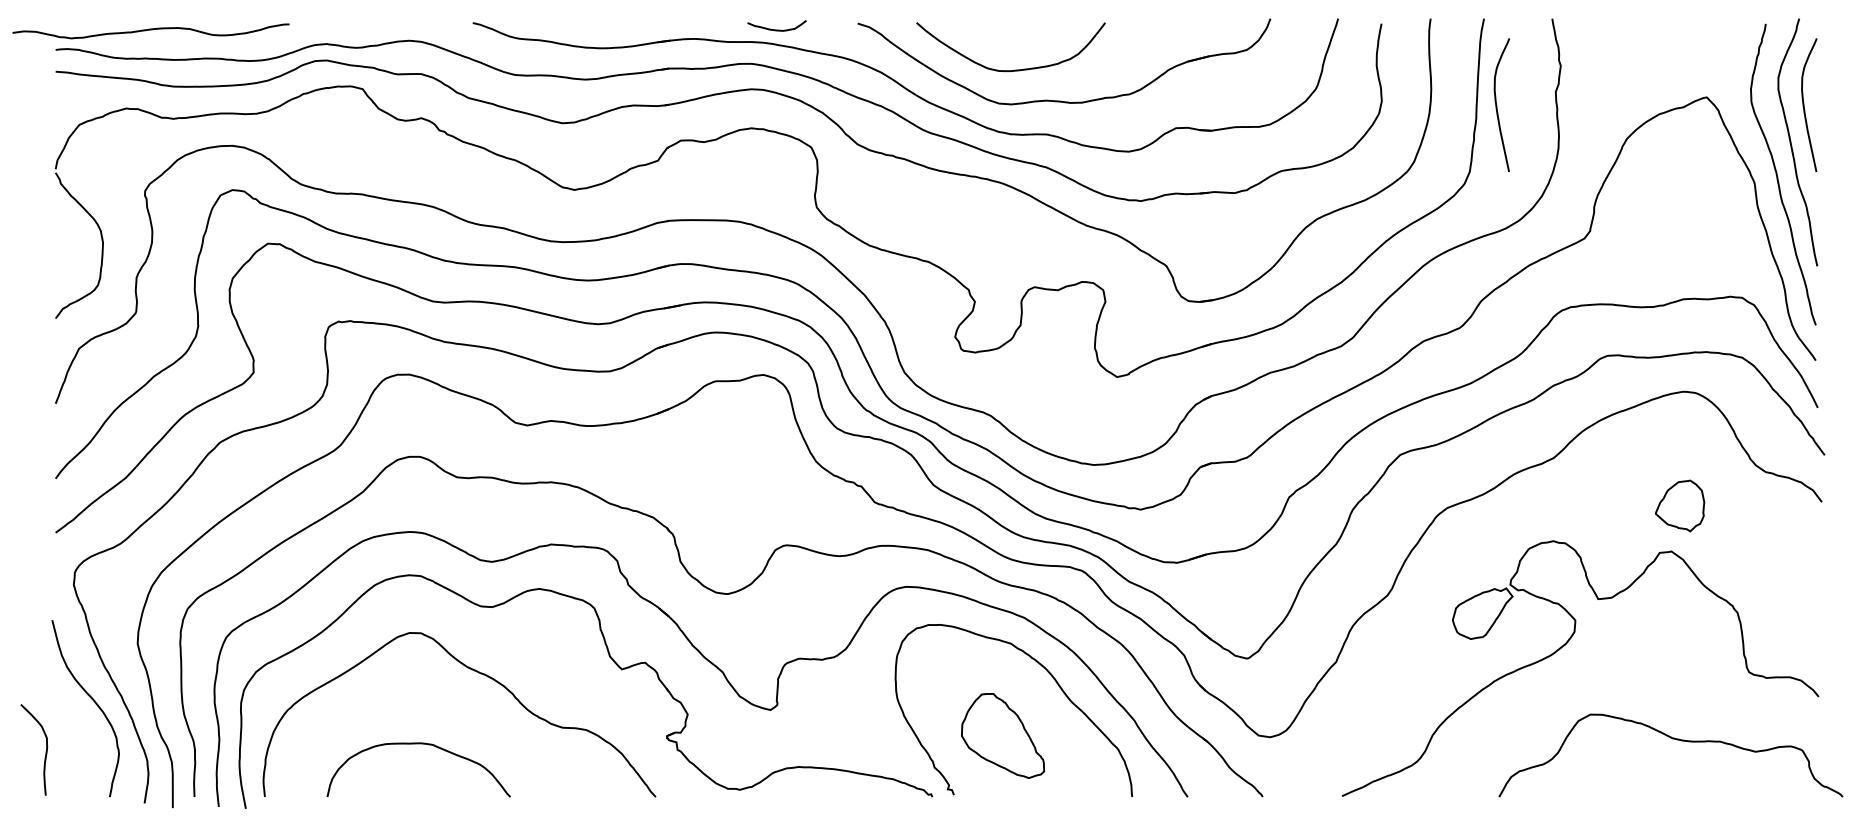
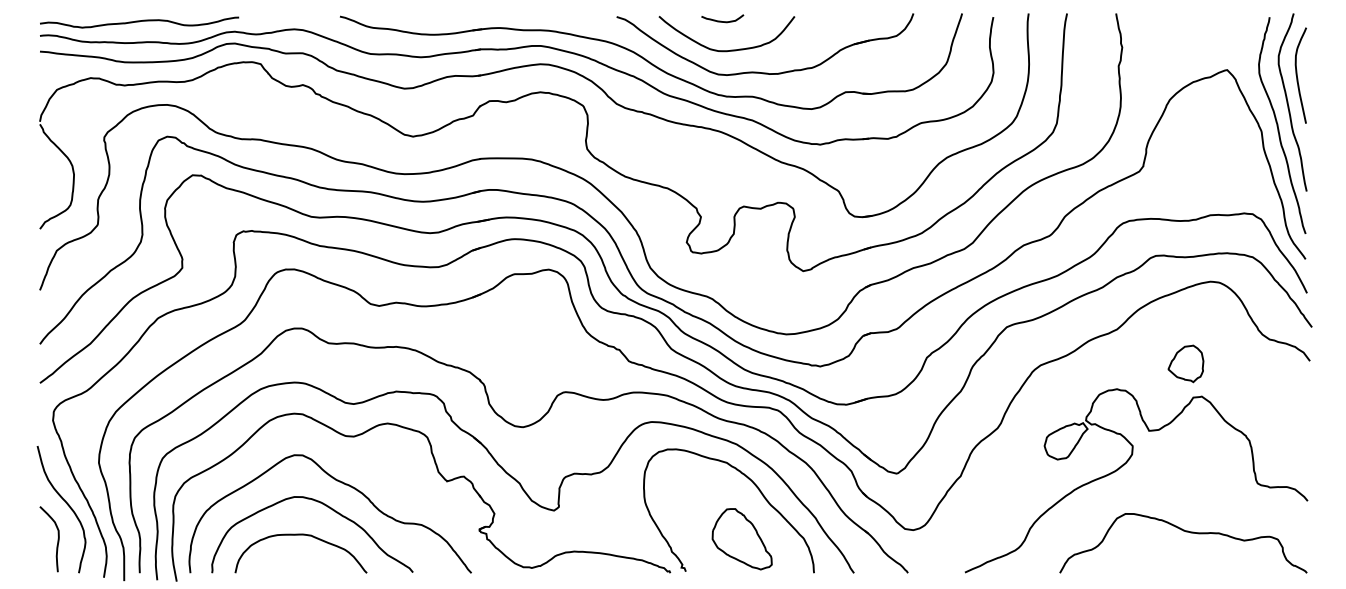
curve: (775, 28) -> (721, 20), moved
curve: (150, 31) -> (139, 22), moved
curve: (1497, 104) -> (1076, 75), removed
part: (1679, 505) -> (1185, 363), moved
curve: (459, 708) -> (330, 509), added
part: (1002, 736) -> (741, 539), moved
curve: (1675, 740) -> (1186, 532), moved
curve: (45, 750) -> (57, 539), moved

